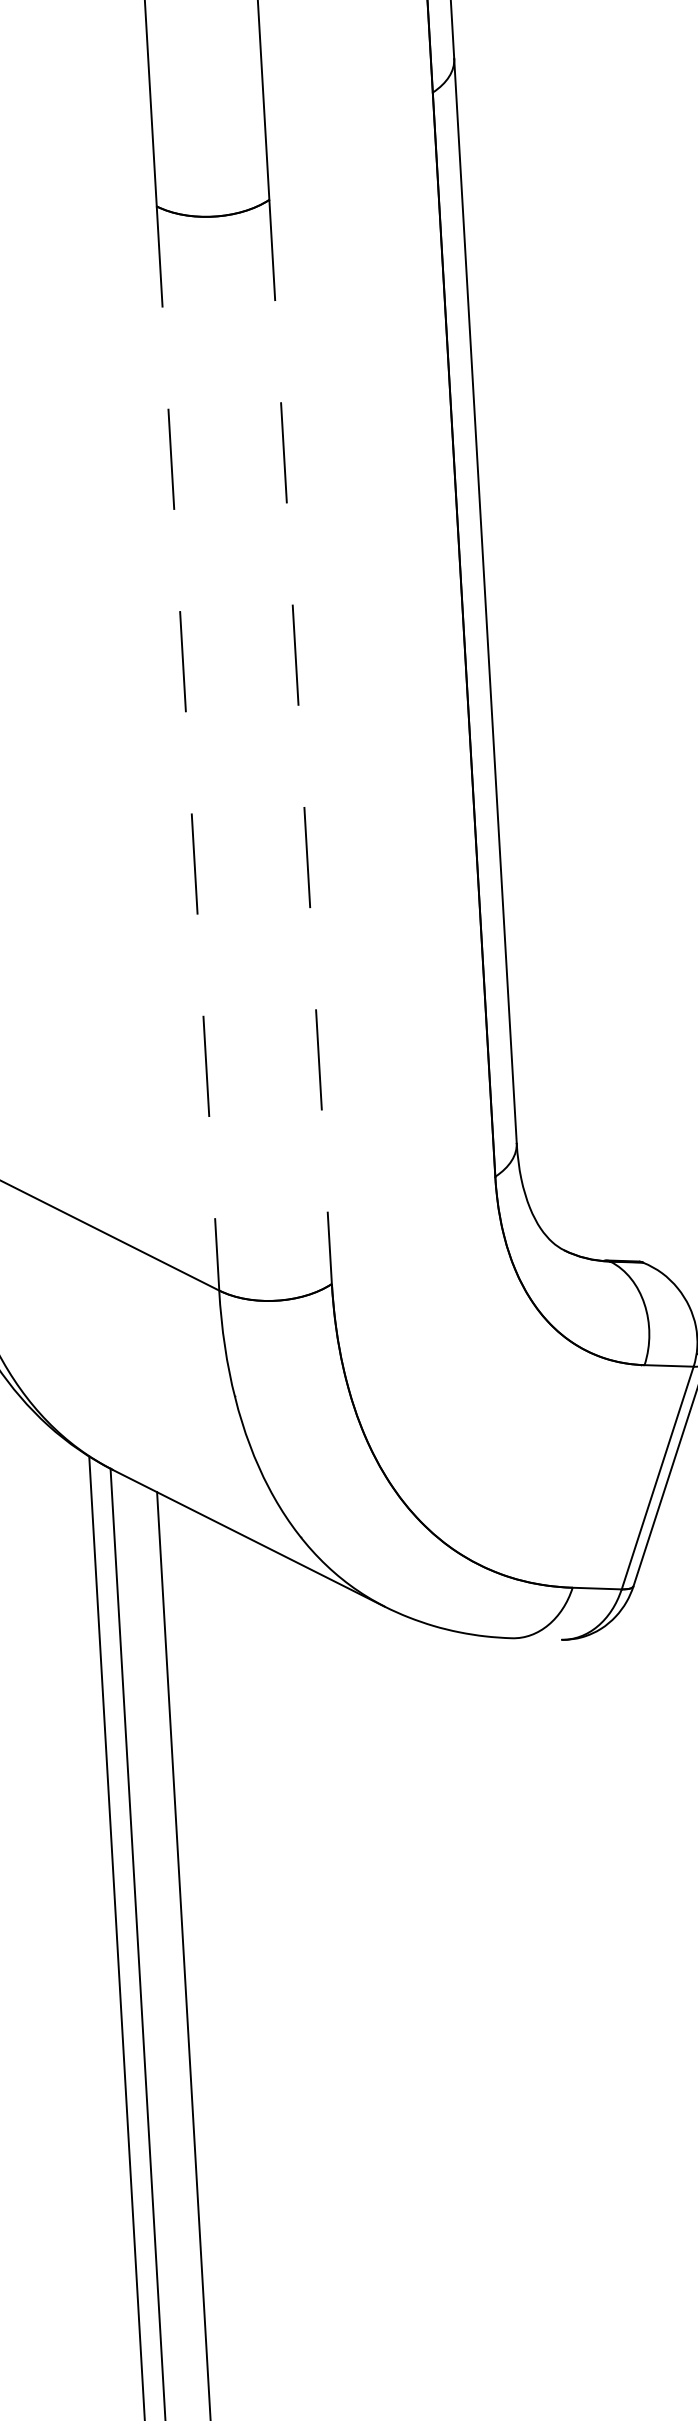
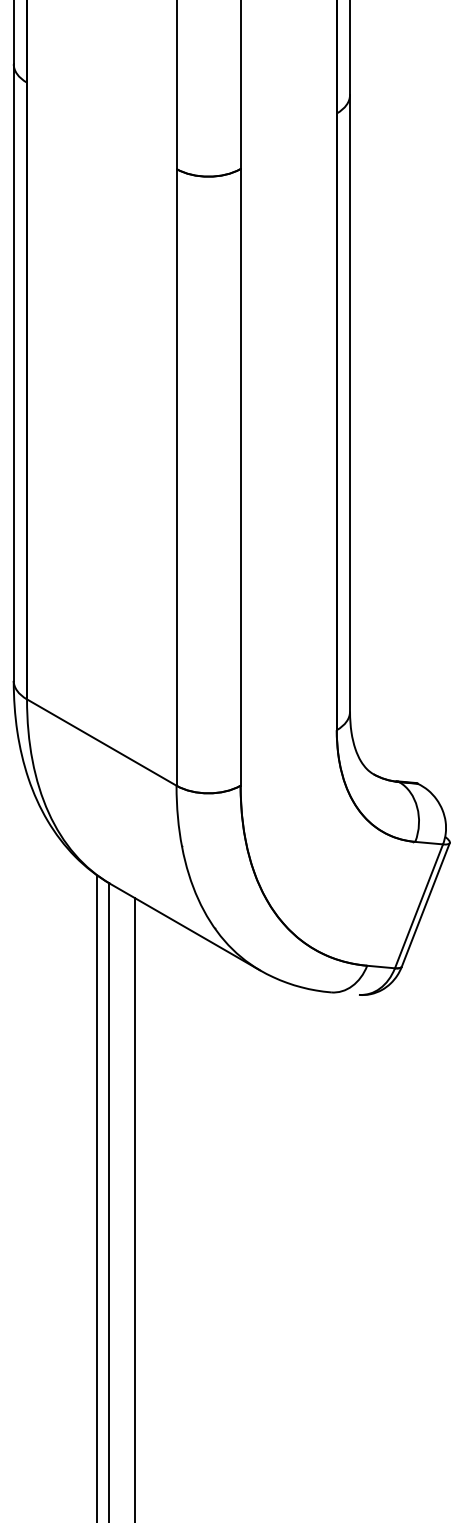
line: (300, 742) -> (240, 477), dashed -> solid
line: (187, 748) -> (176, 477), dashed -> solid

